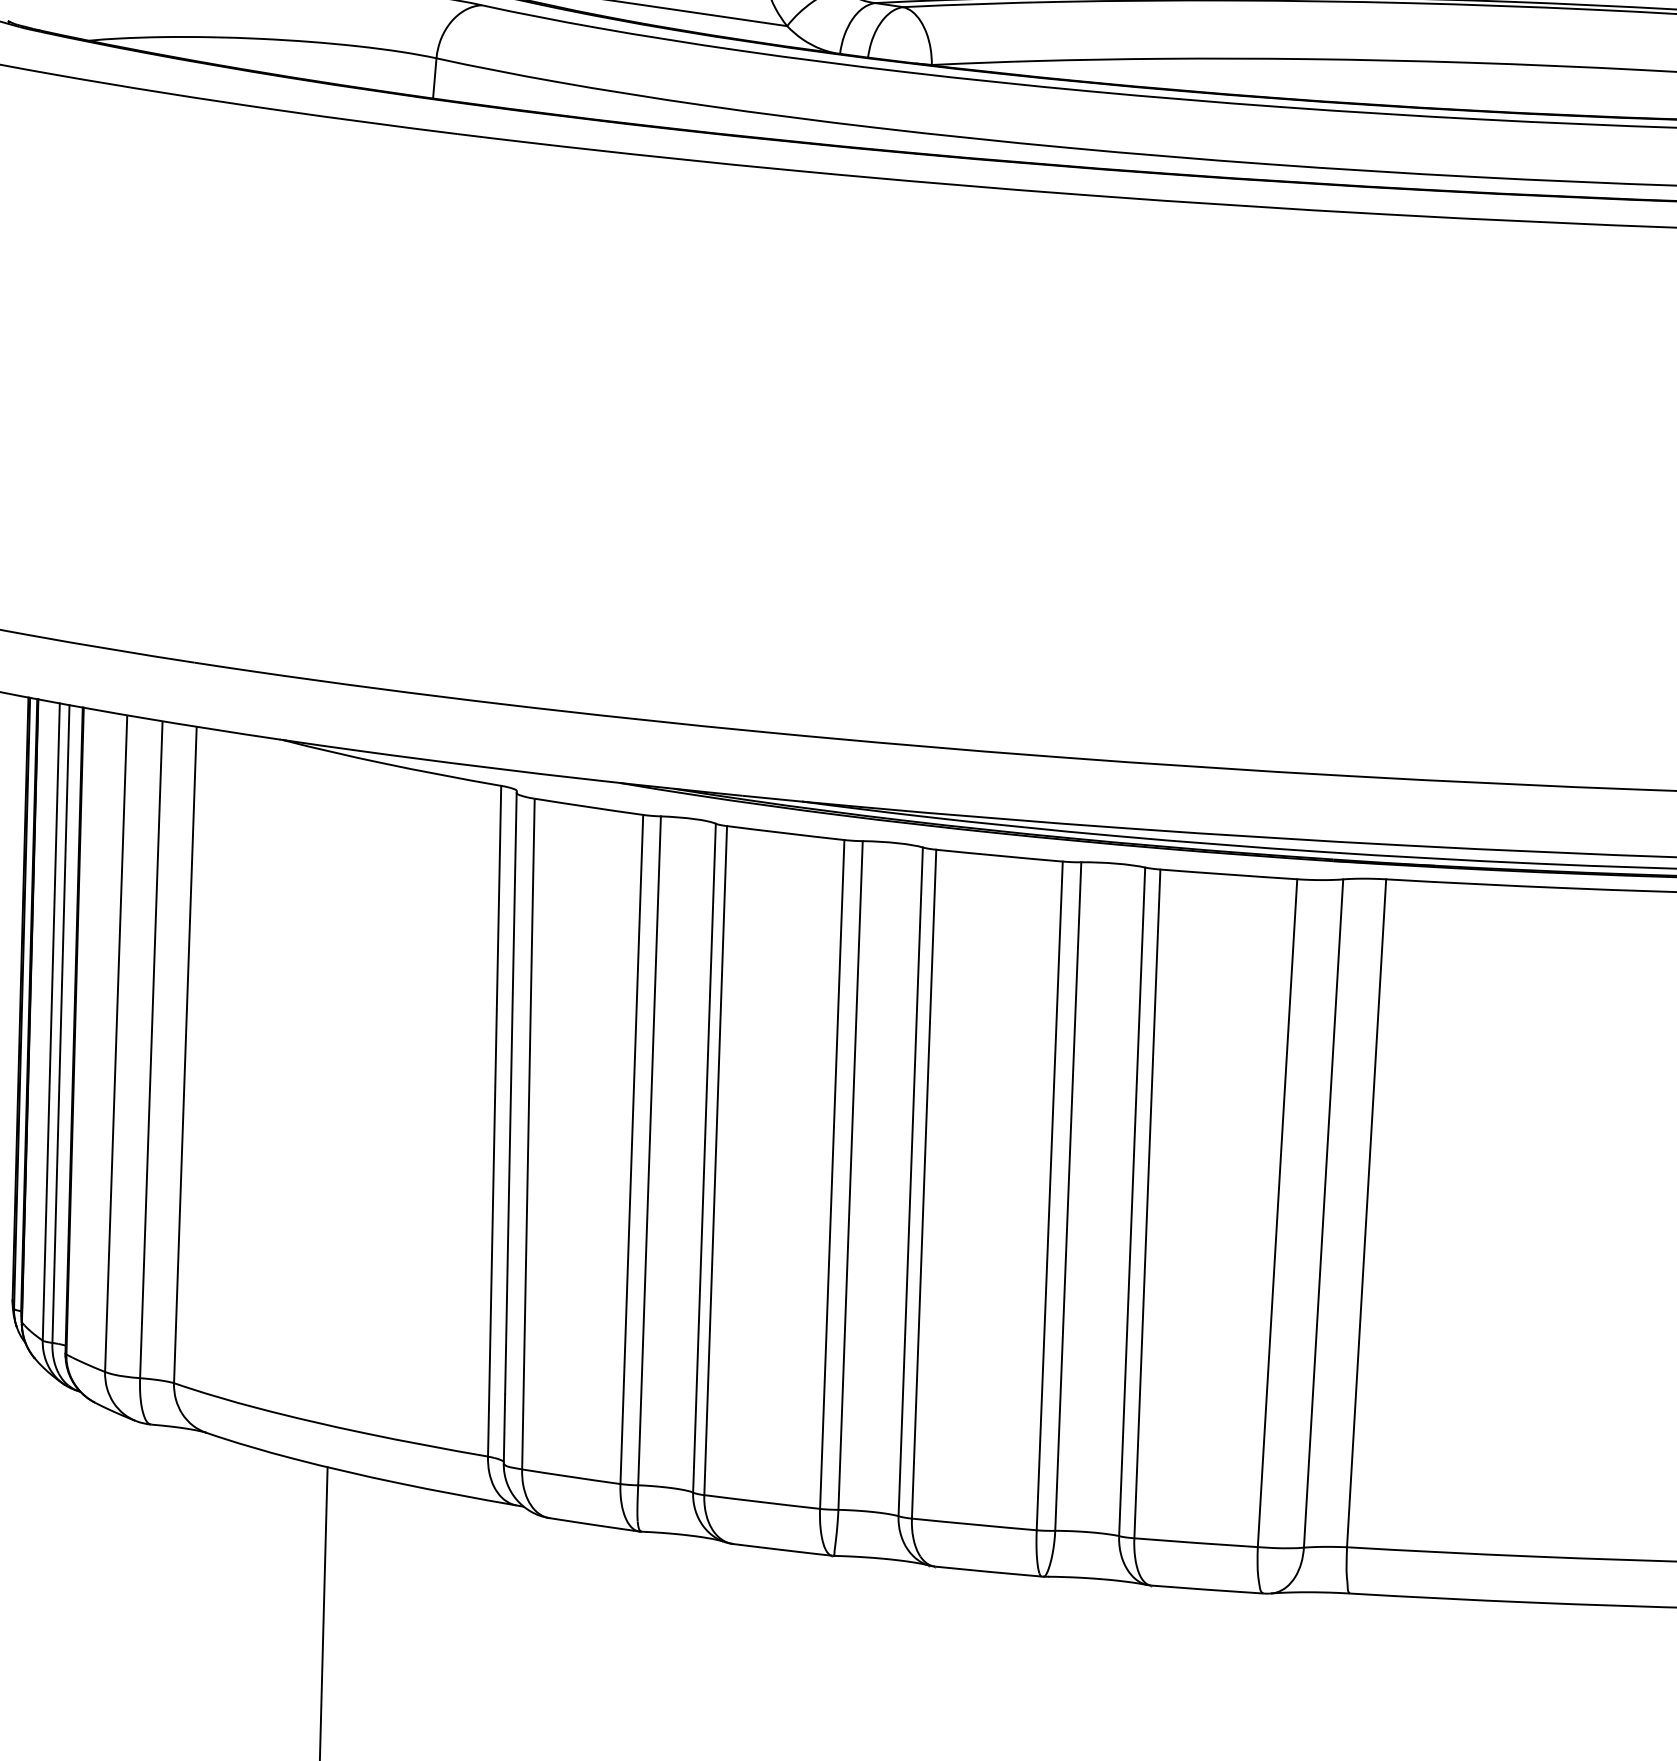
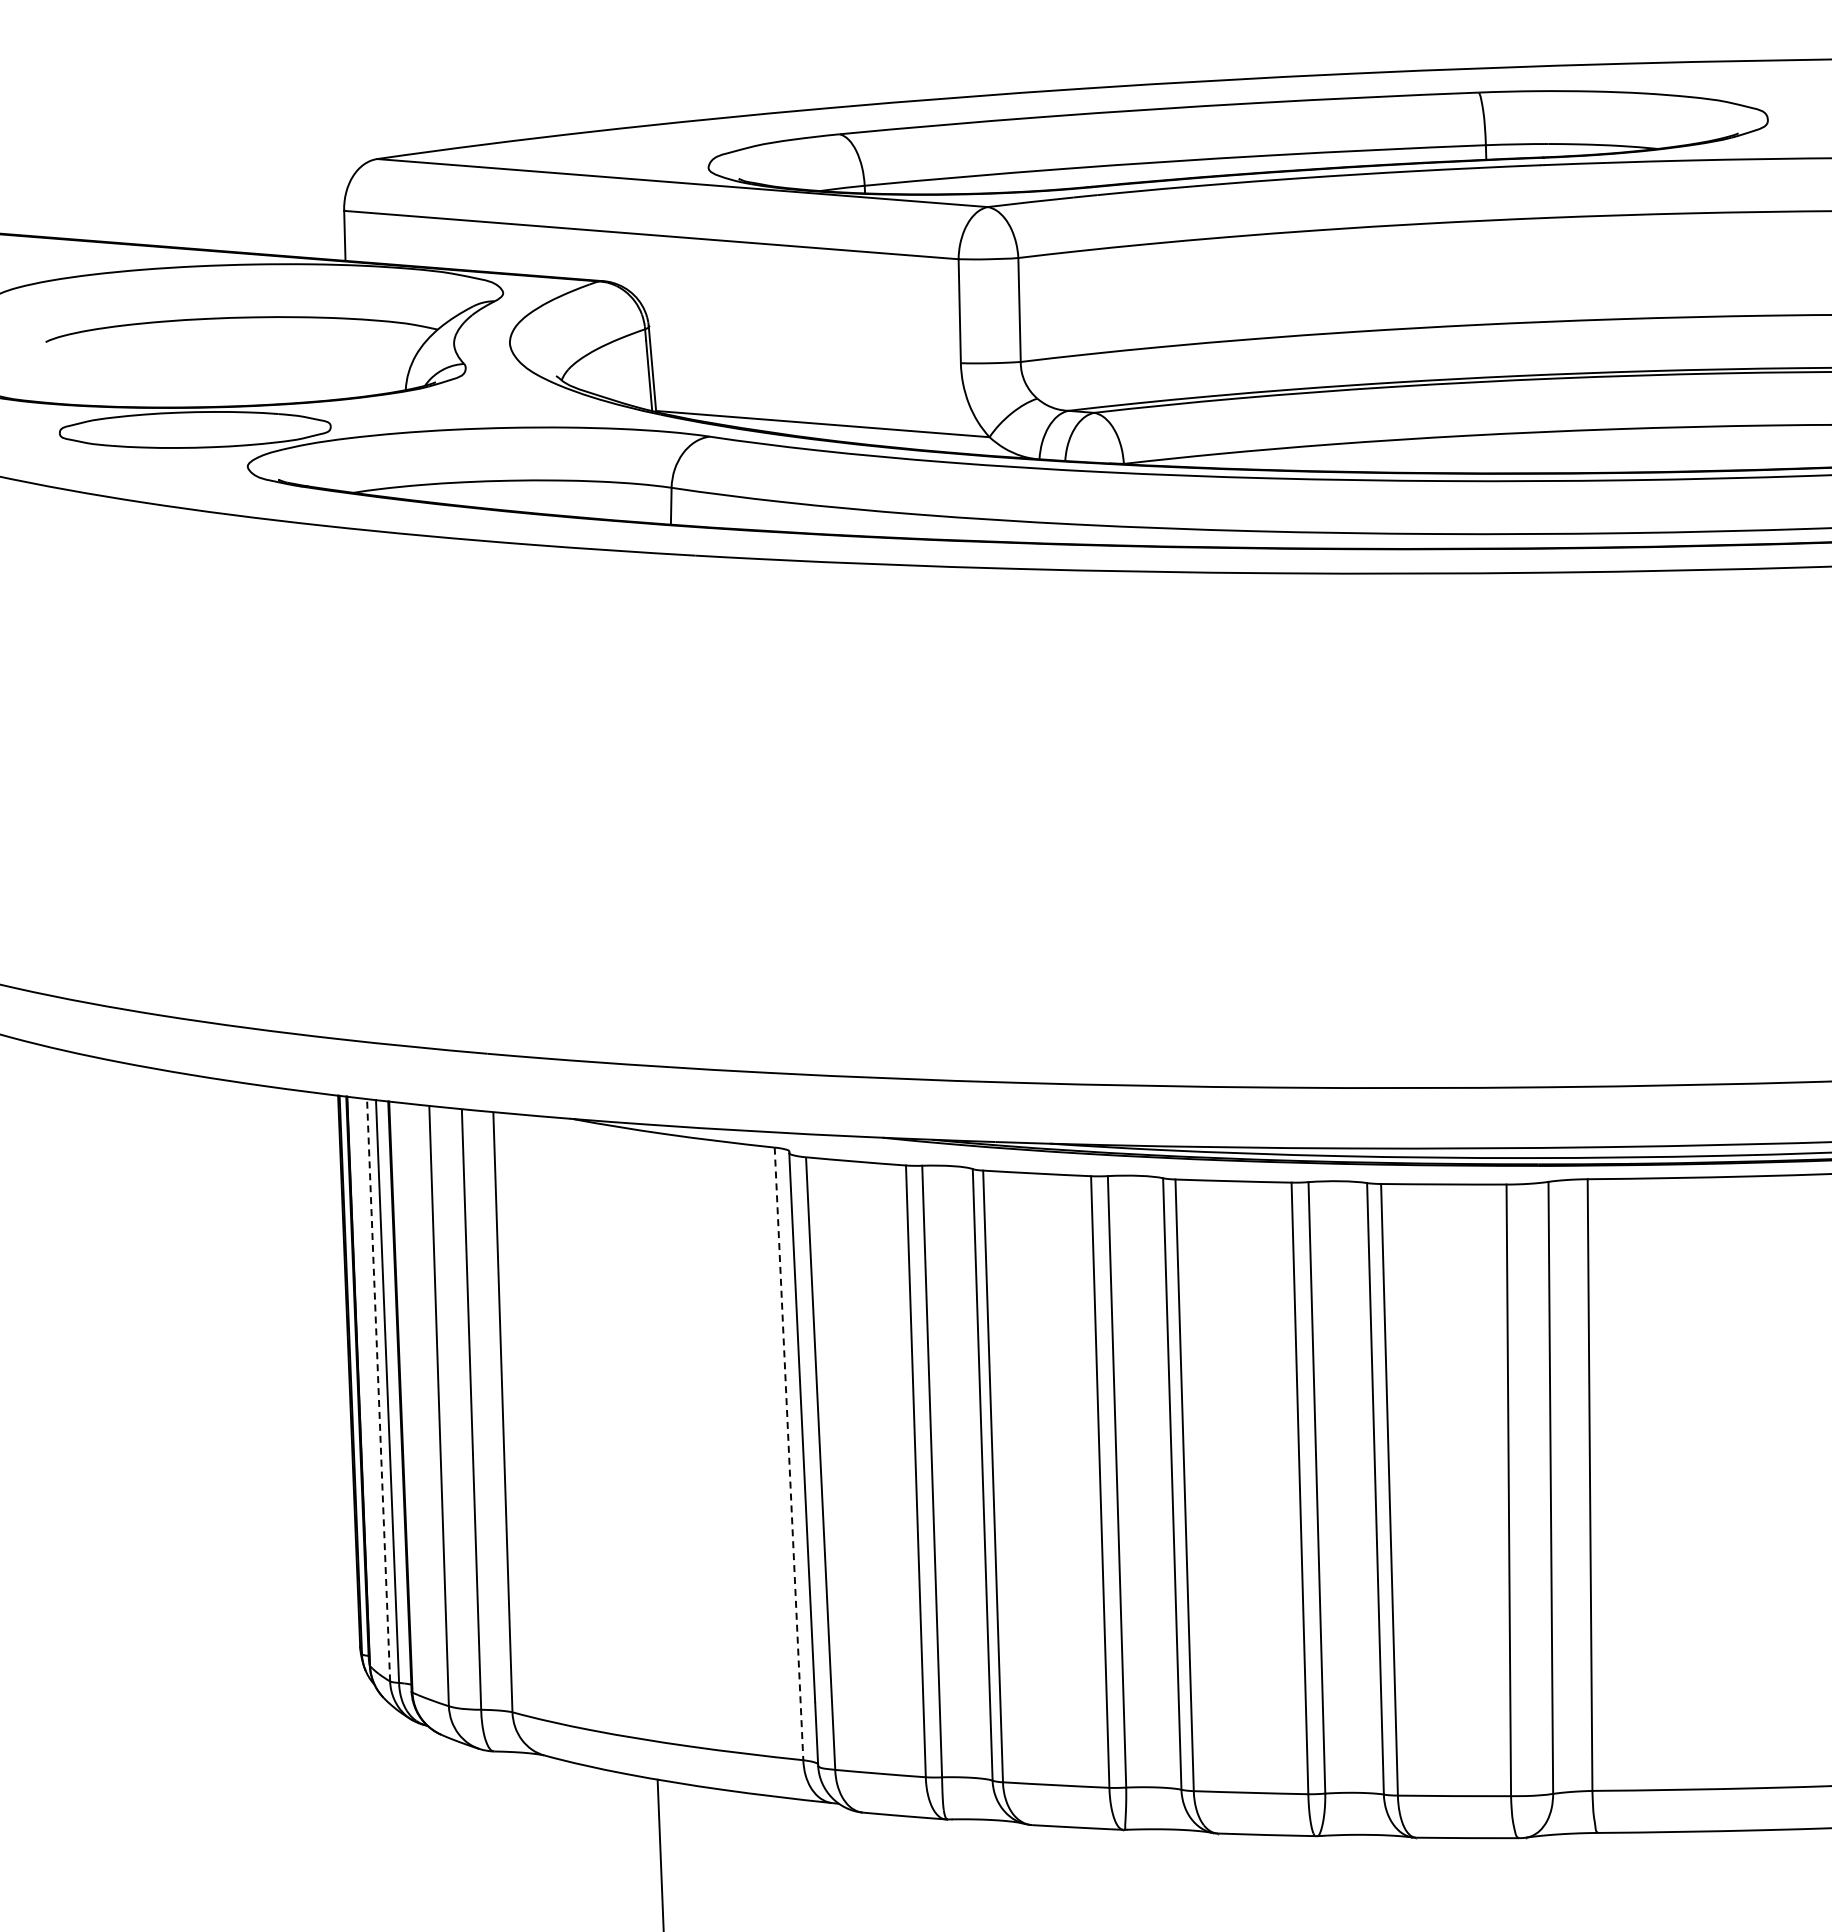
line: (51, 1021) -> (378, 1389), solid -> dashed
line: (495, 1120) -> (789, 1453), solid -> dashed

